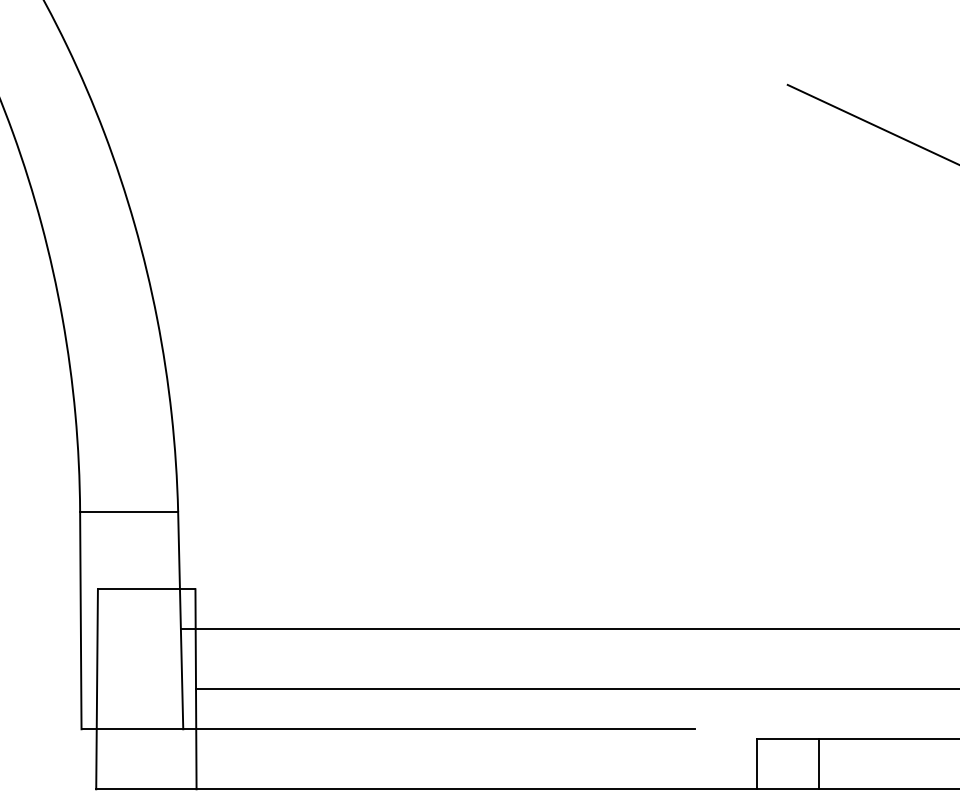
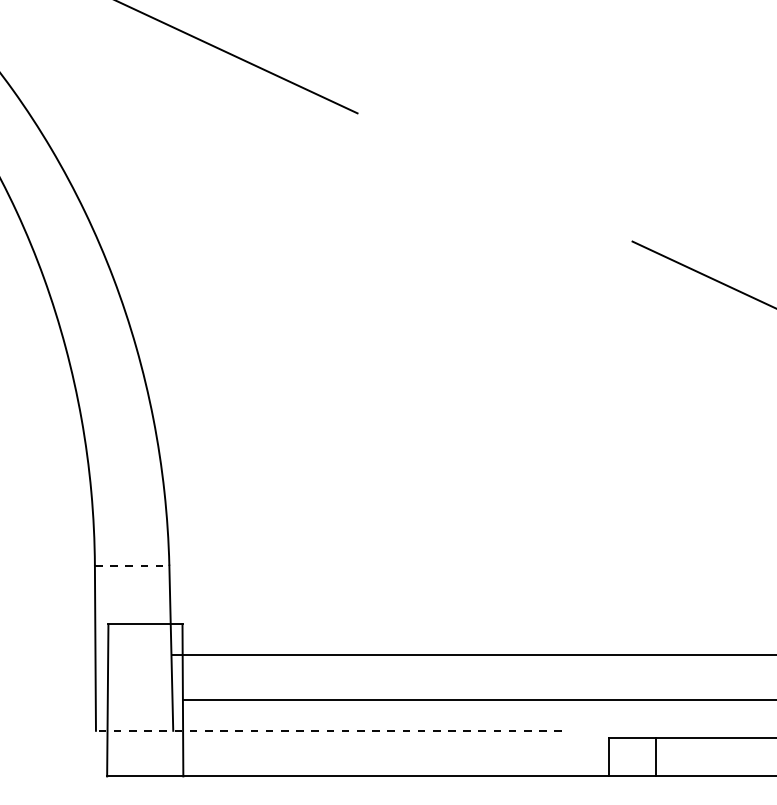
line: (129, 511) -> (132, 565), solid -> dashed
line: (387, 728) -> (328, 730), solid -> dashed

